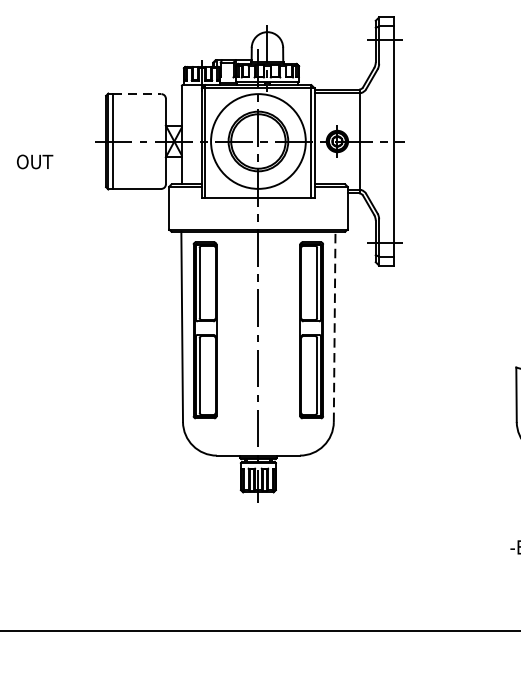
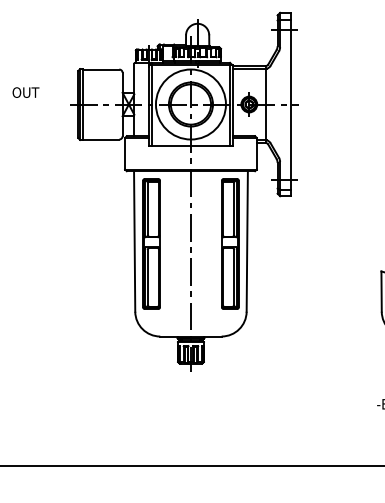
line: (137, 94) -> (101, 69), dashed -> solid
text: (34, 161) -> (25, 92), moved
line: (334, 325) -> (247, 240), dashed -> solid

